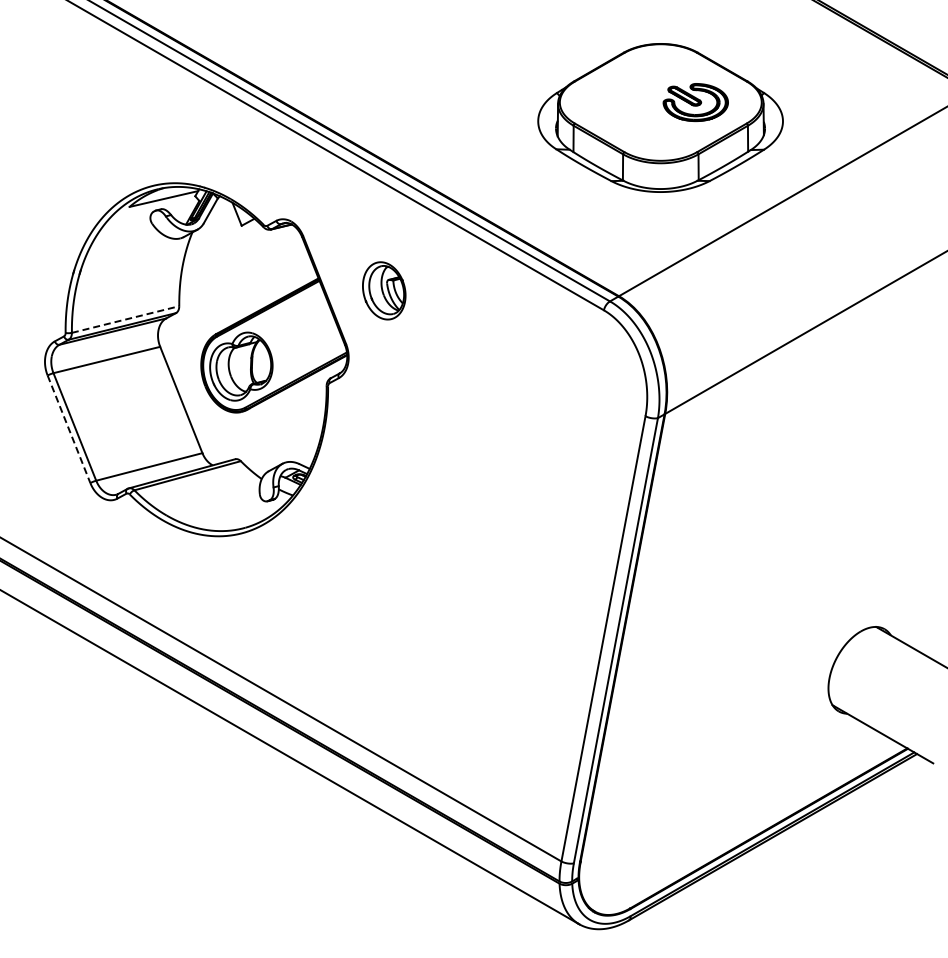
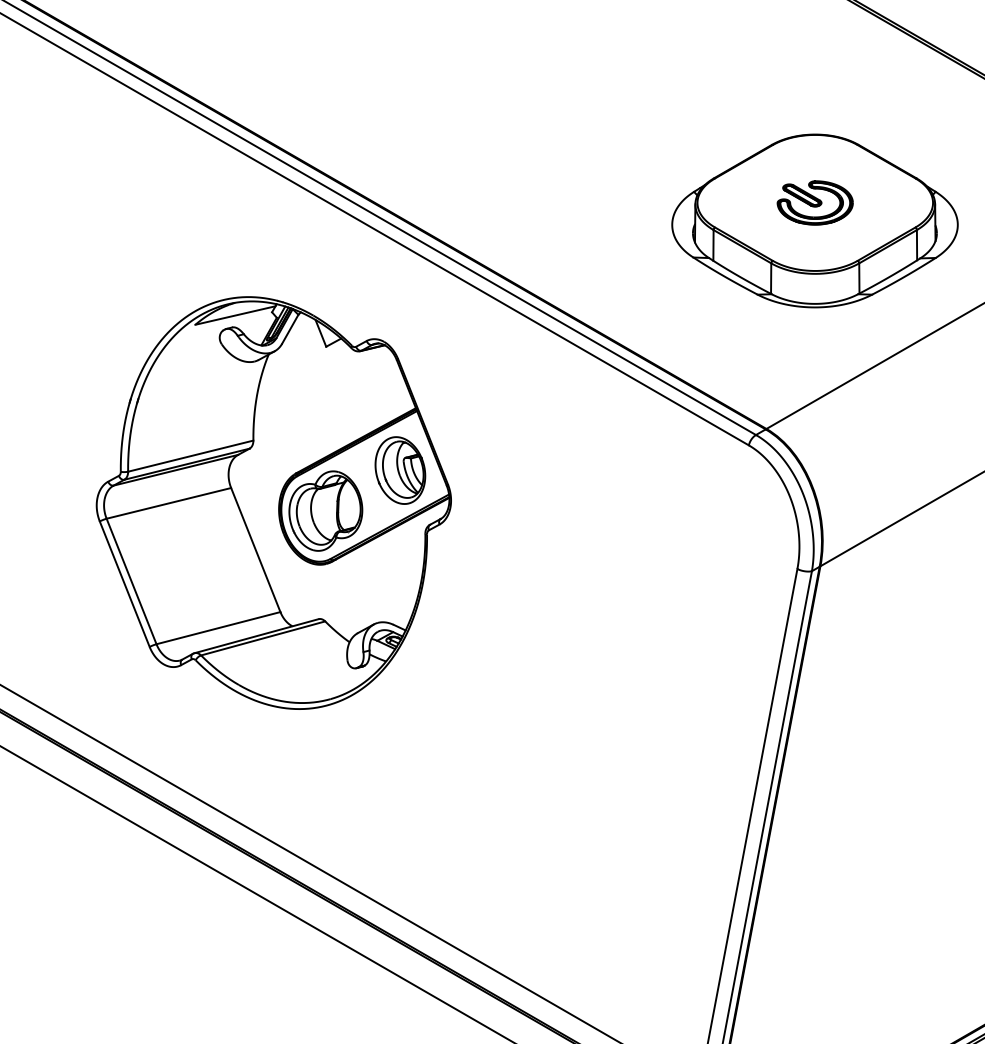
part: (695, 102) -> (814, 202), moved
part: (384, 290) -> (400, 470), moved
line: (126, 319) -> (191, 456), dashed -> solid
line: (69, 429) -> (125, 584), dashed -> solid

